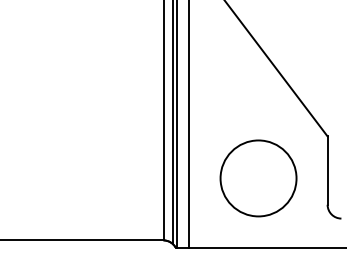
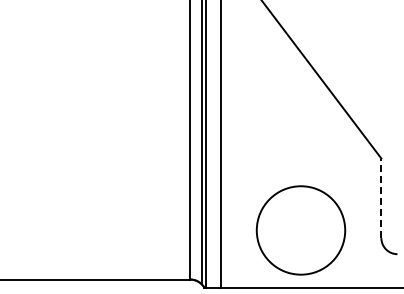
line: (327, 170) -> (381, 198), solid -> dashed
circle: (258, 178) -> (300, 230), moved

